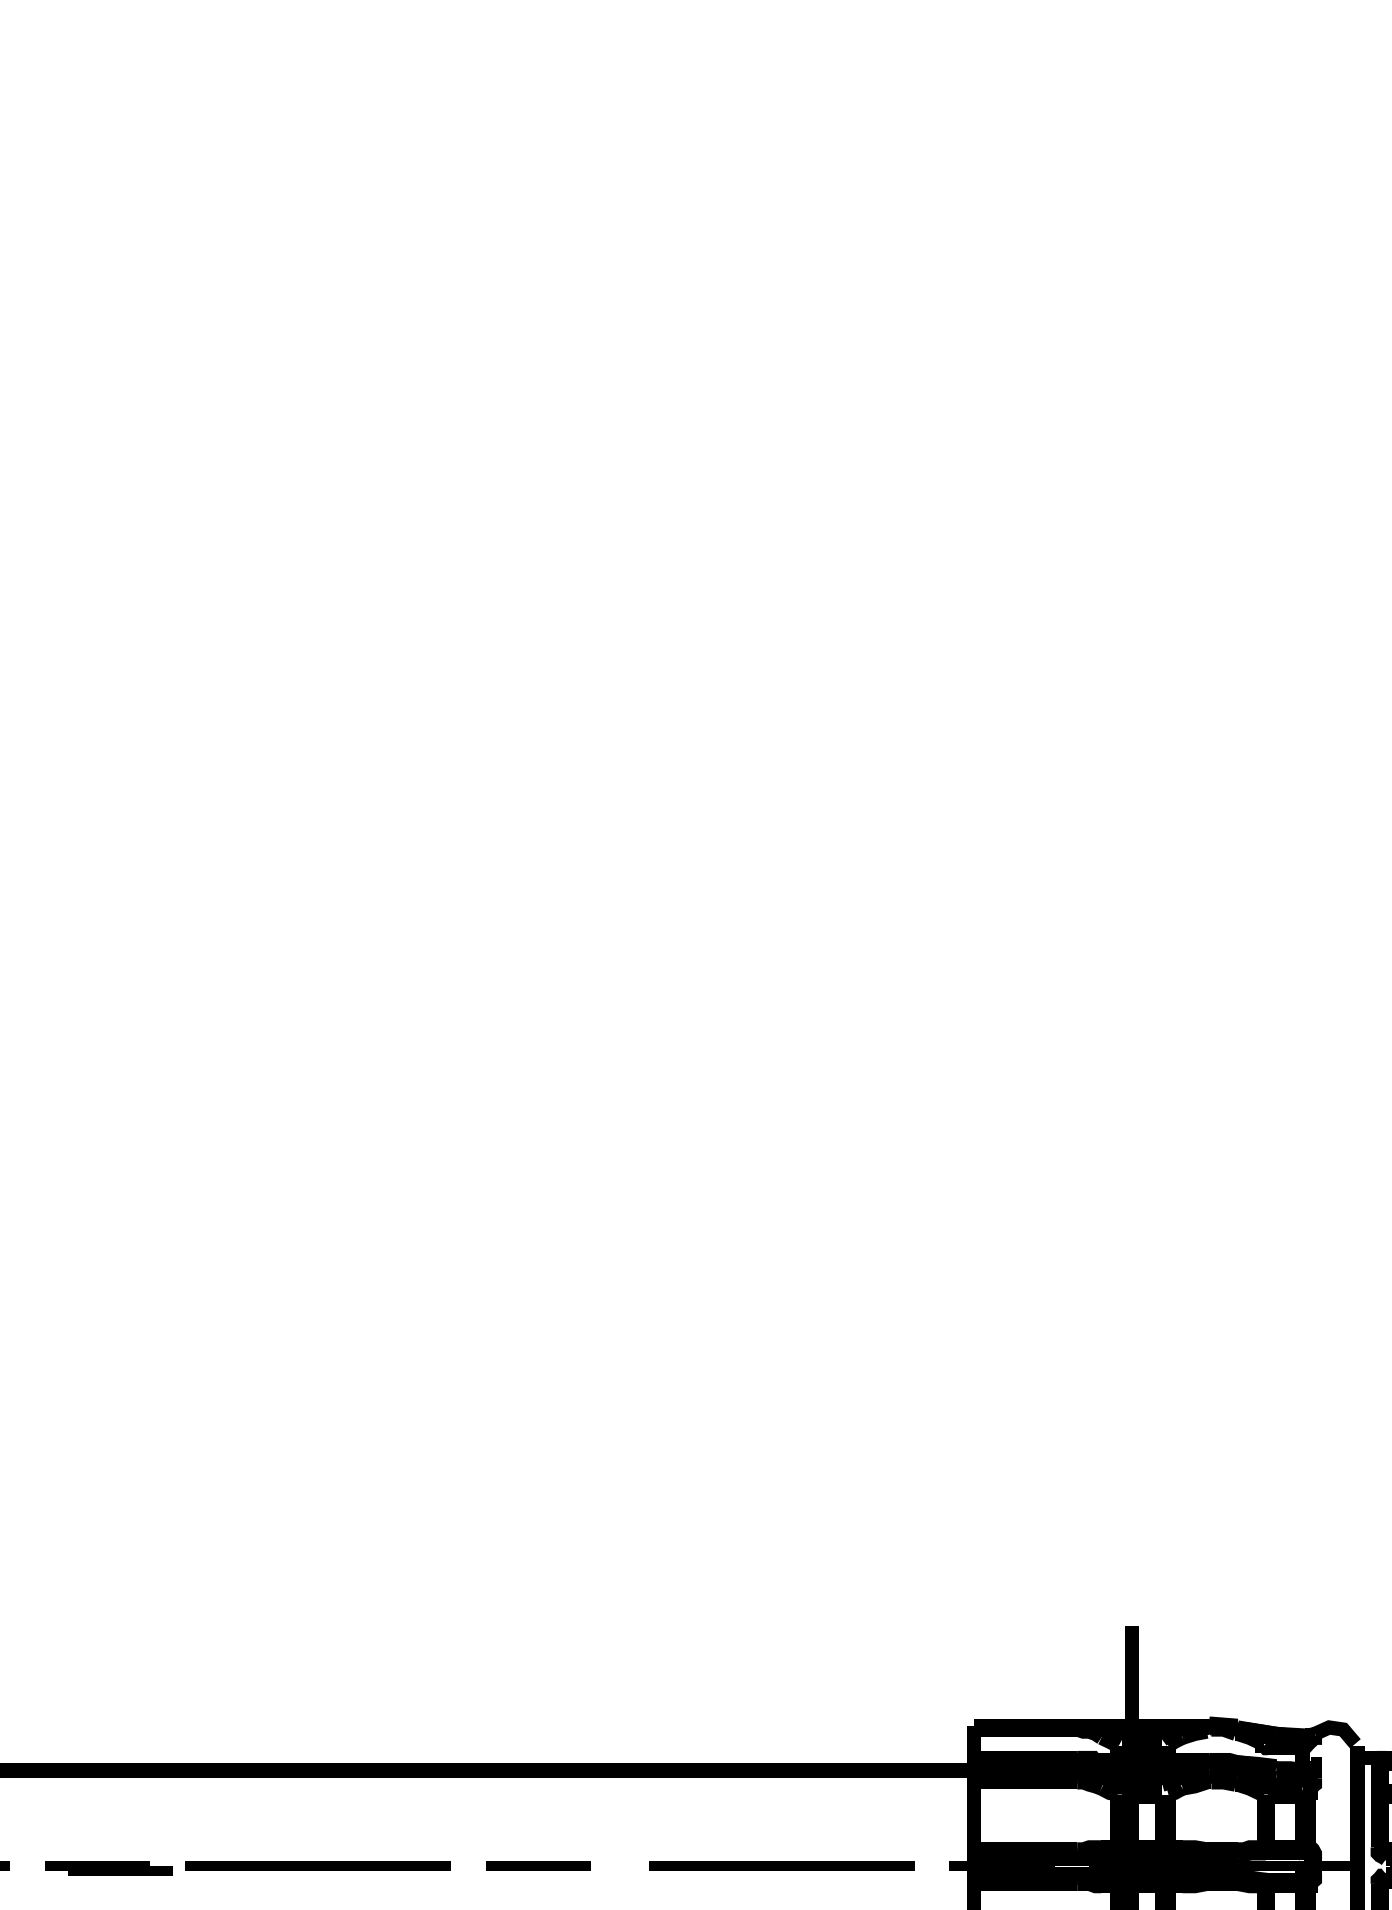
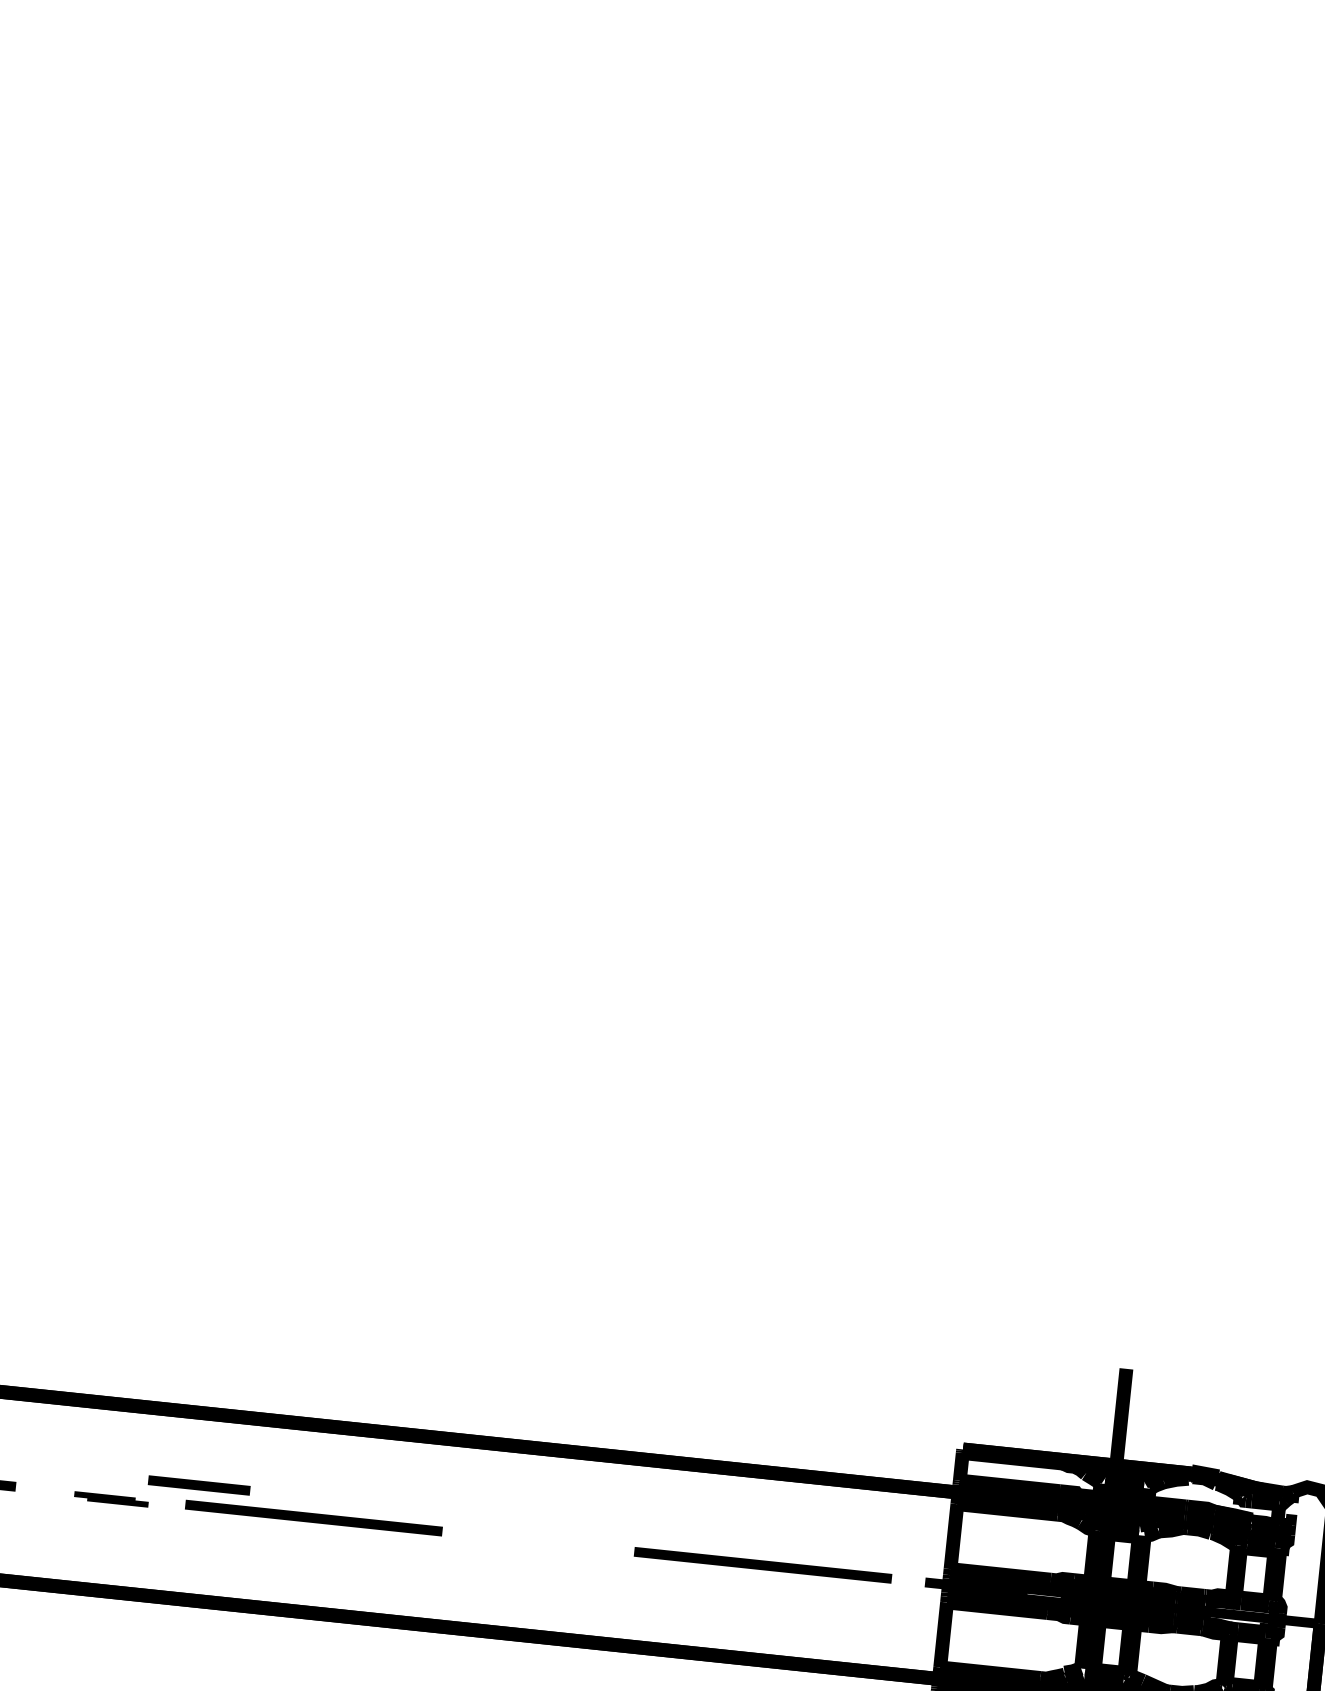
line: (538, 1865) -> (199, 1485), moved
part: (108, 1868) -> (110, 1499), size x0.6

